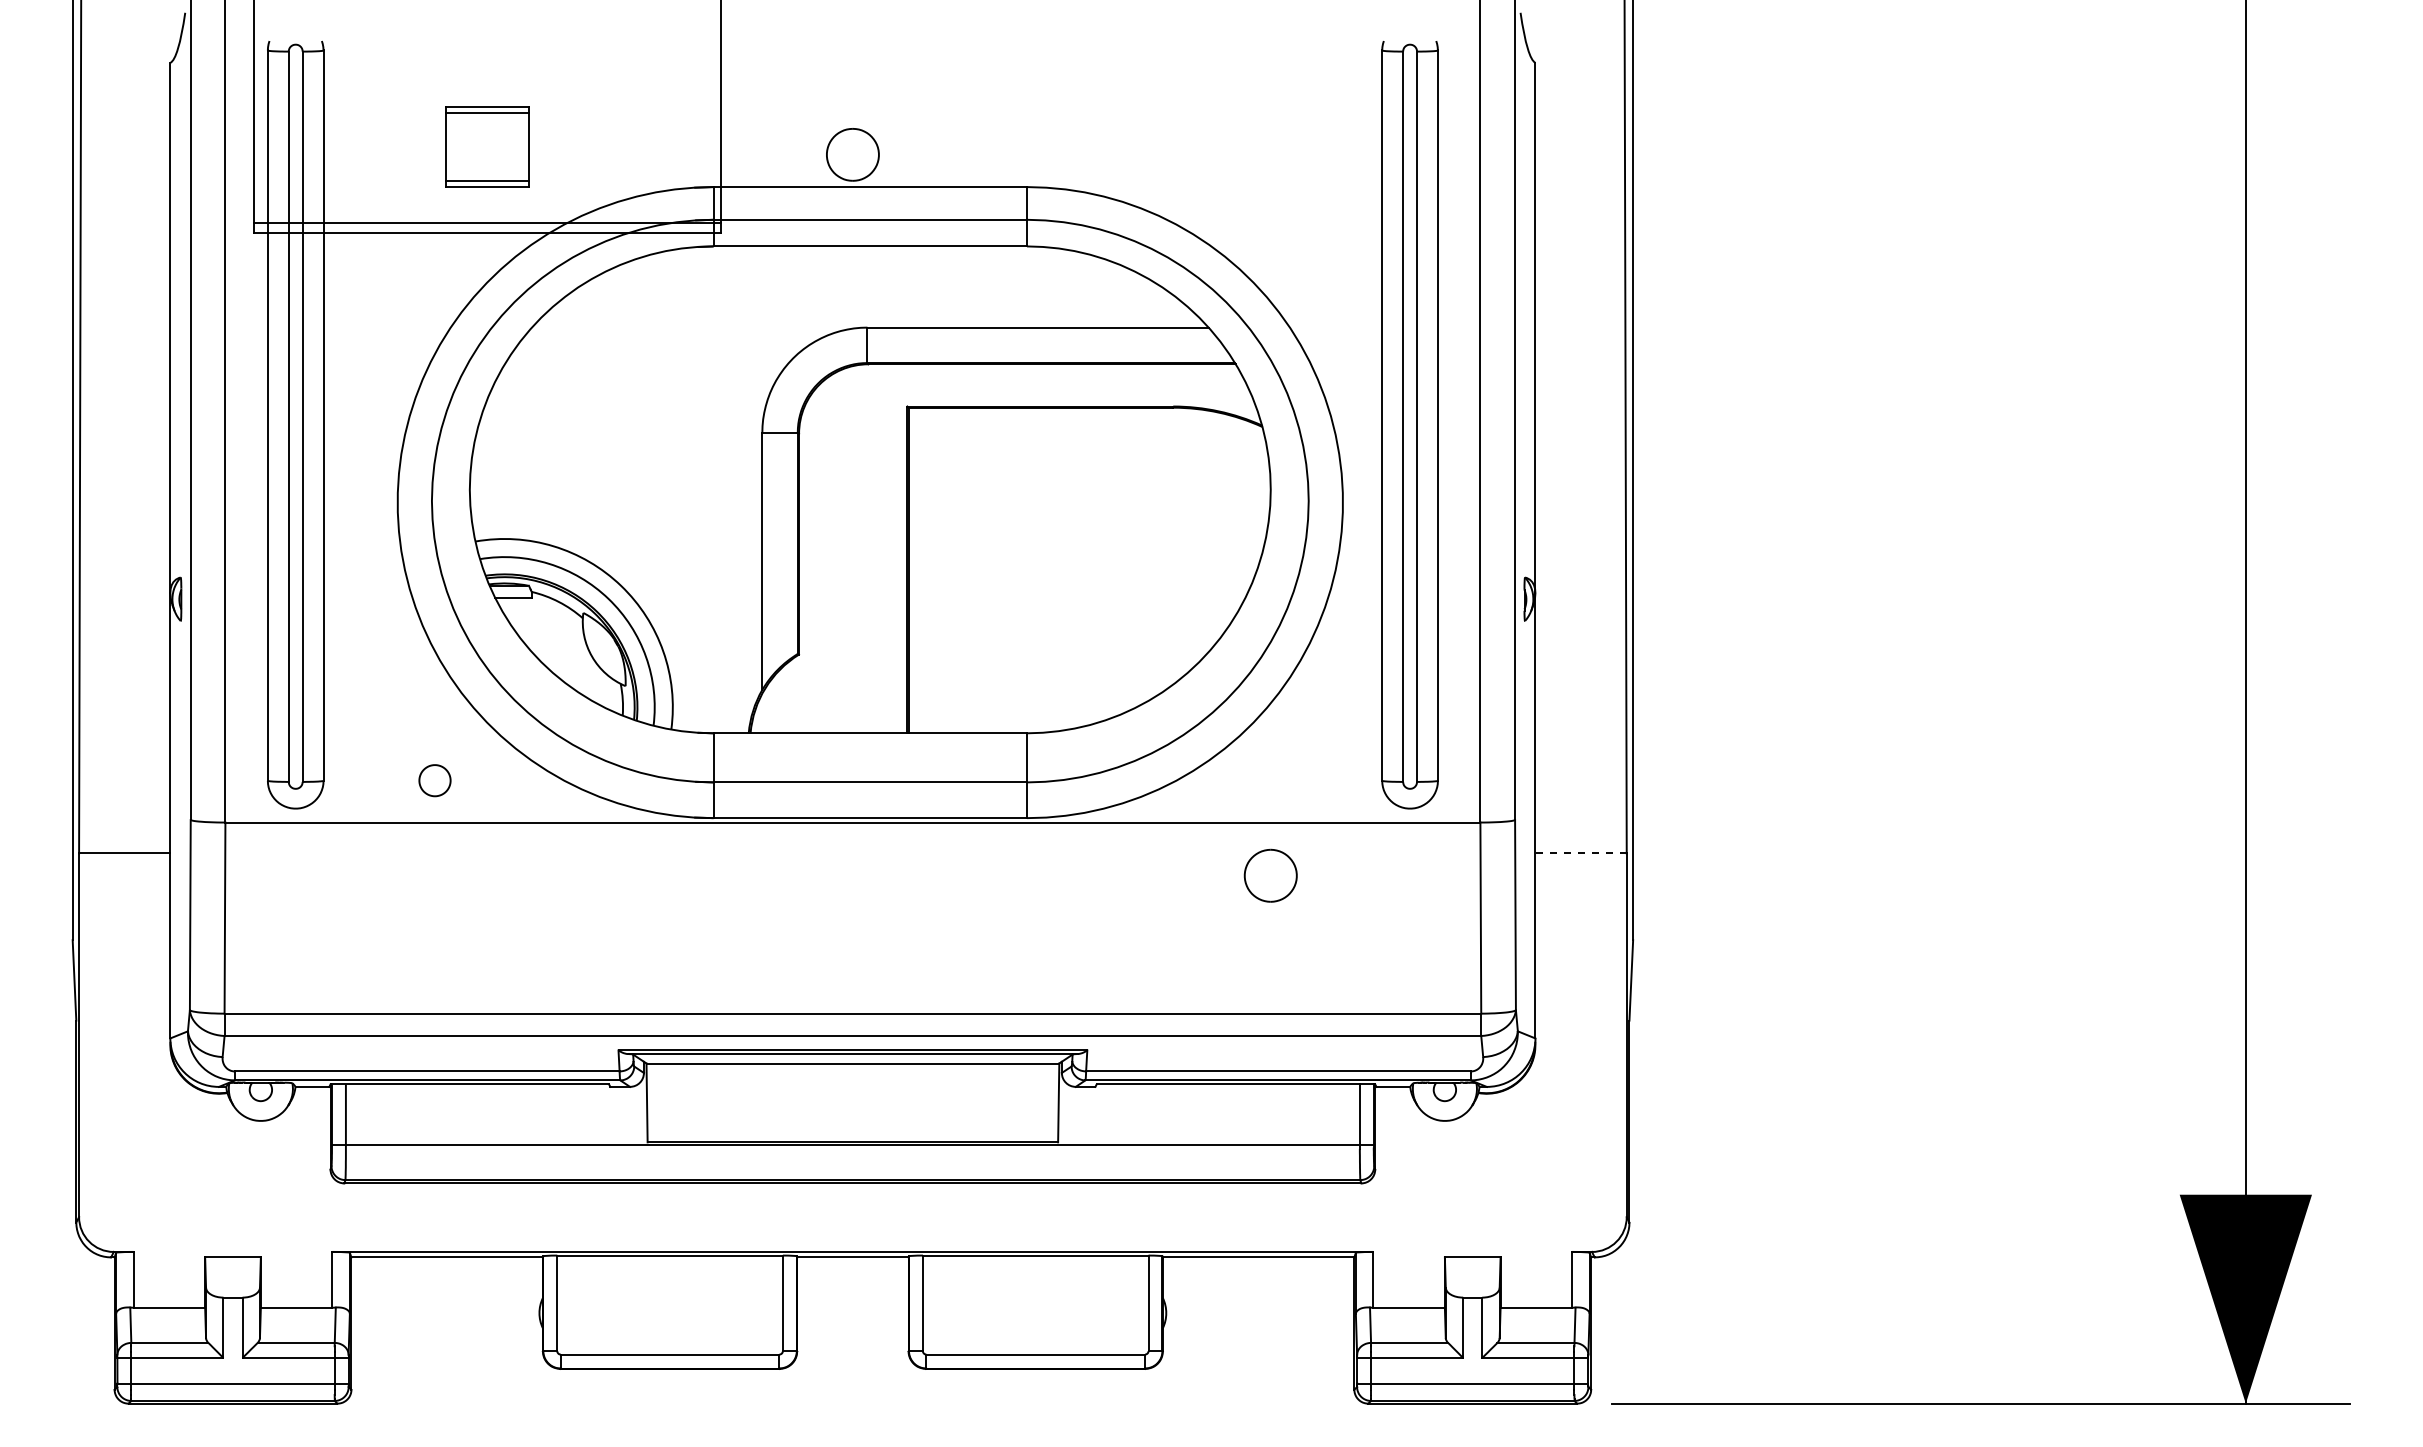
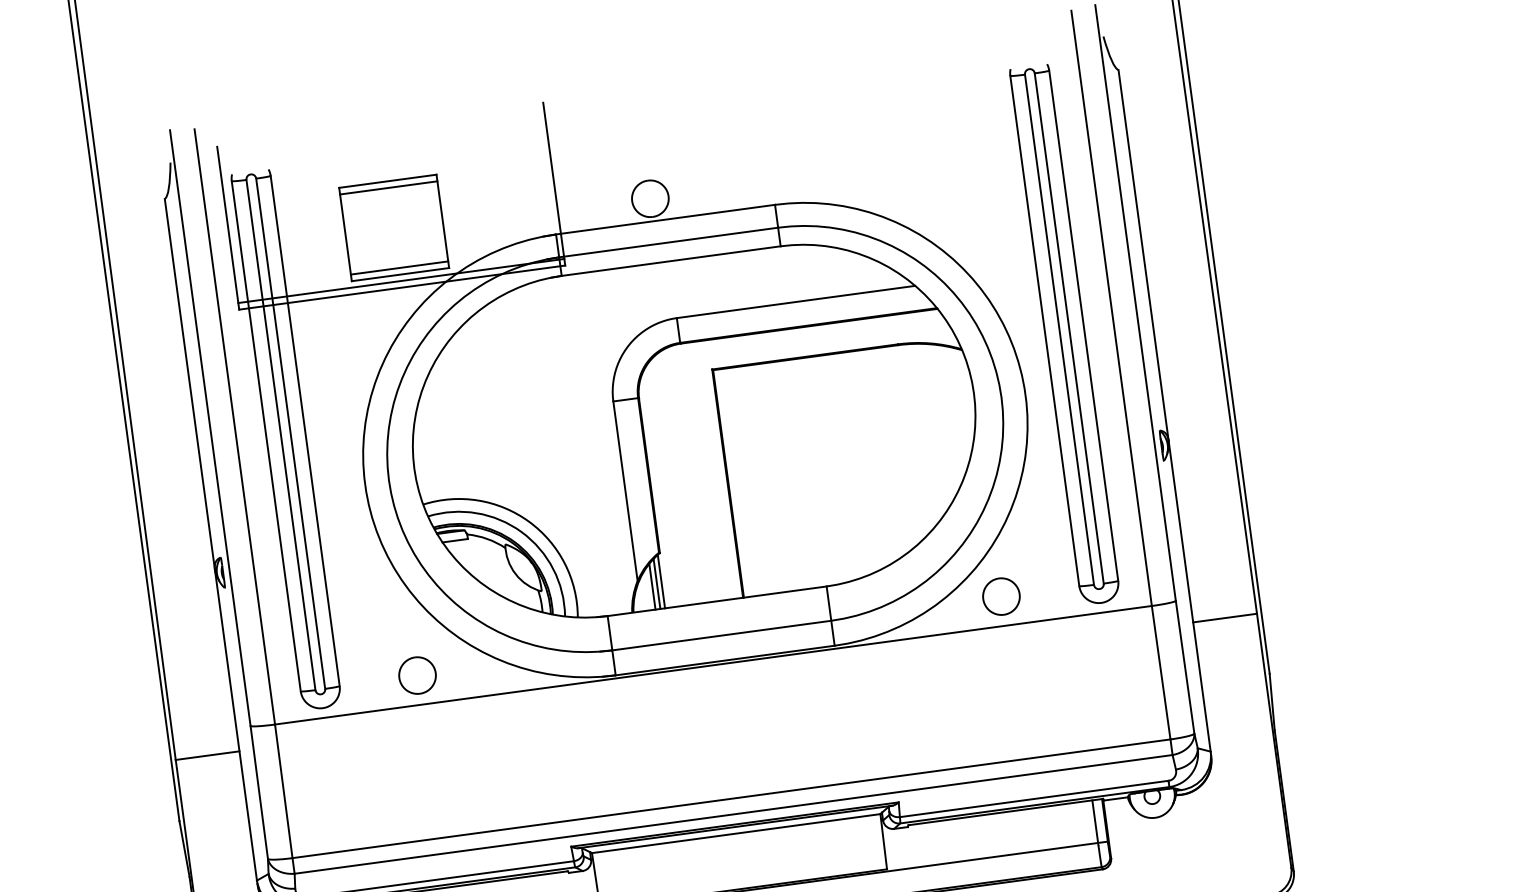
part: (487, 146) -> (394, 227), size x1.67
line: (795, 694) -> (661, 581), added
line: (789, 697) -> (657, 583), added
line: (782, 700) -> (652, 586), added
part: (434, 780) -> (417, 675), size x1.67
line: (1581, 853) -> (1225, 618), dashed -> solid
part: (1270, 875) -> (1001, 596), moved

